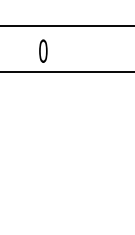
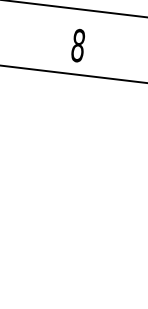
text: (43, 50) -> (78, 44), 0 -> 8

